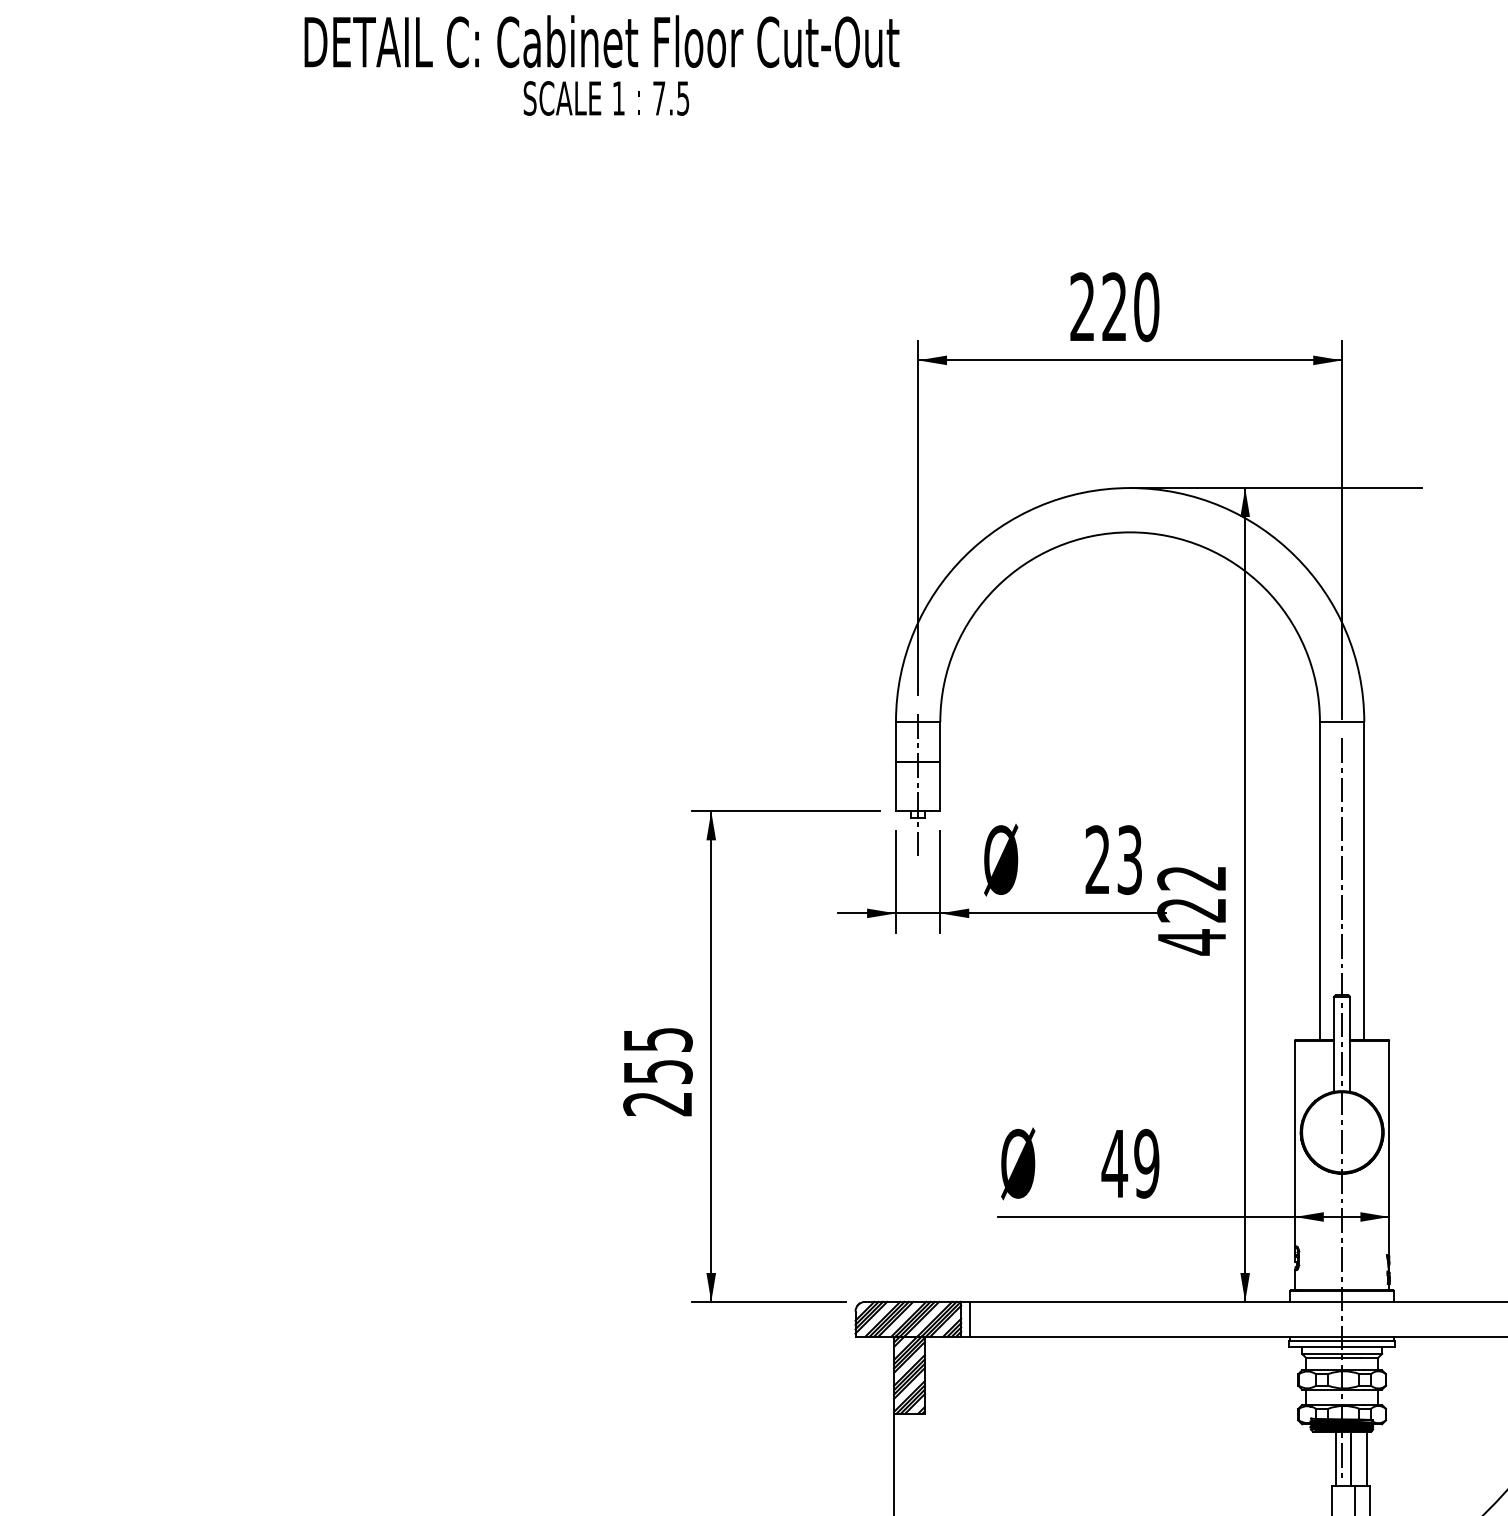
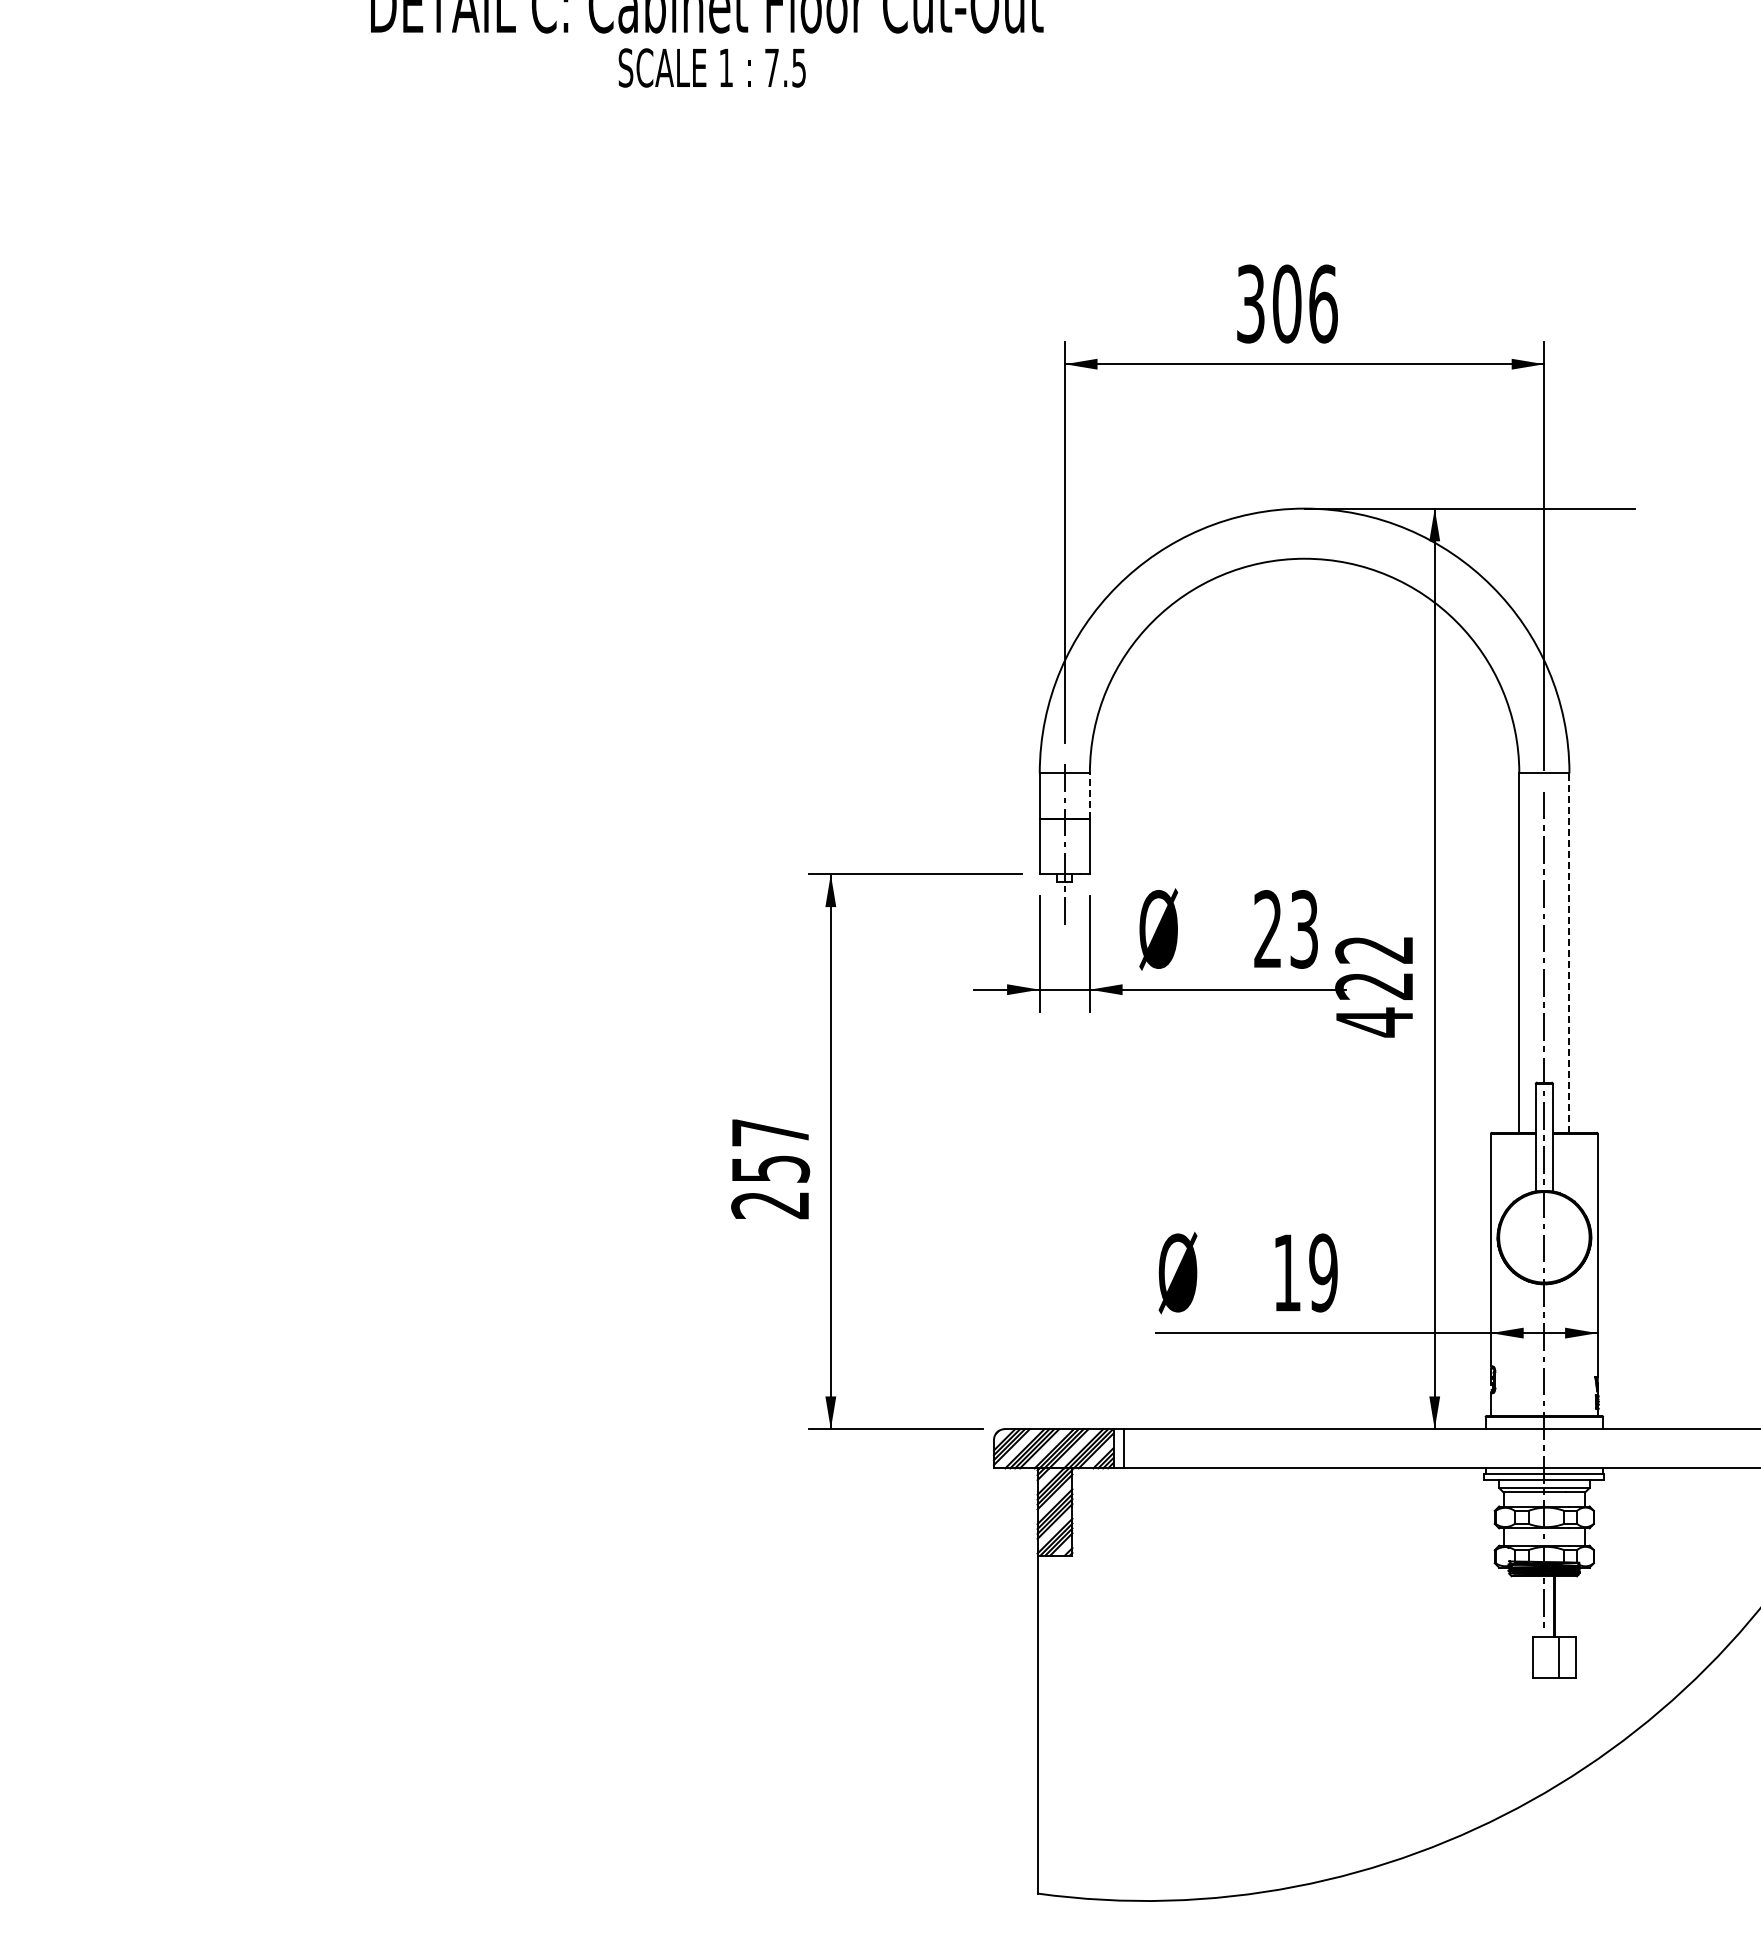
text: (1115, 306) -> (1287, 303), 220 -> 306
line: (939, 742) -> (1089, 796), solid -> dashed
line: (1364, 881) -> (1569, 953), solid -> dashed
text: (658, 1039) -> (771, 1132), 255 -> 257
text: (1115, 1163) -> (1287, 1272), 49 -> 19
line: (1335, 1458) -> (1536, 1606), removed
line: (1366, 1458) -> (1571, 1606), removed

